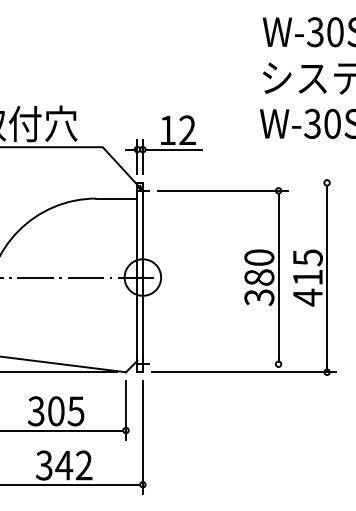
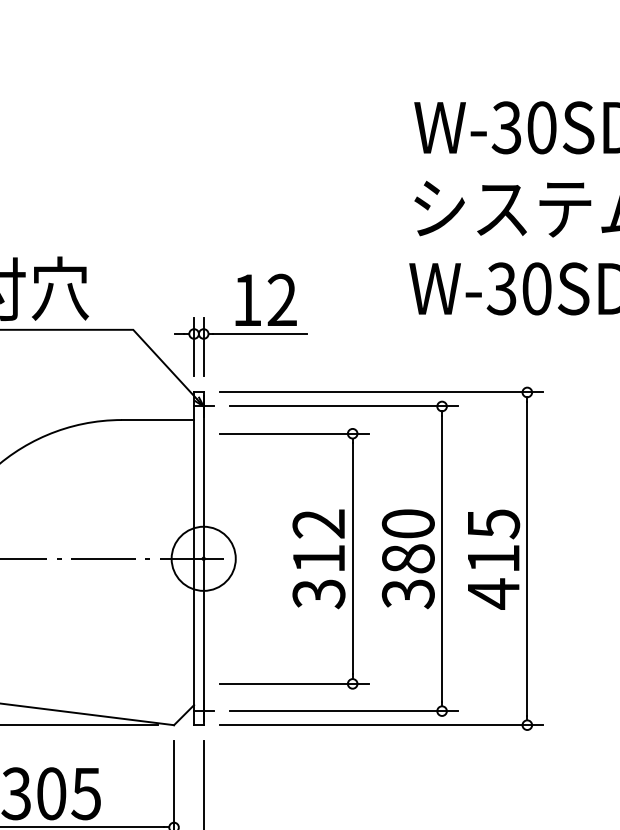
line: (244, 182) -> (382, 391), added
part: (194, 277) -> (294, 558), added
line: (222, 364) -> (343, 711), added

